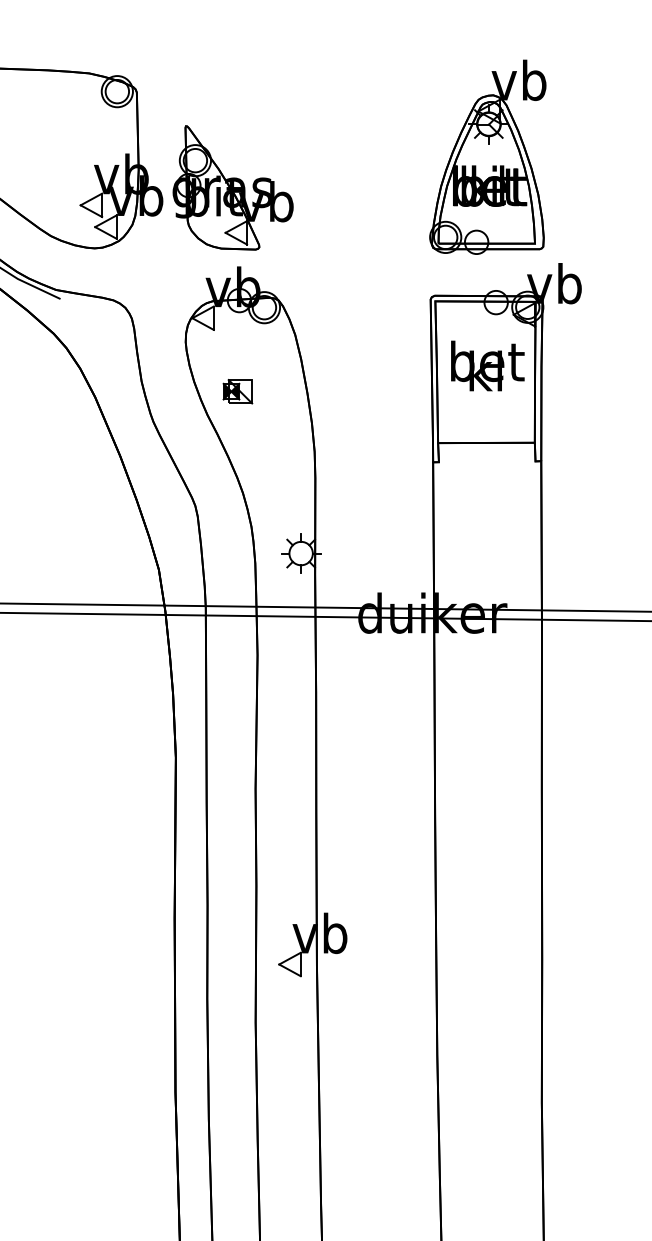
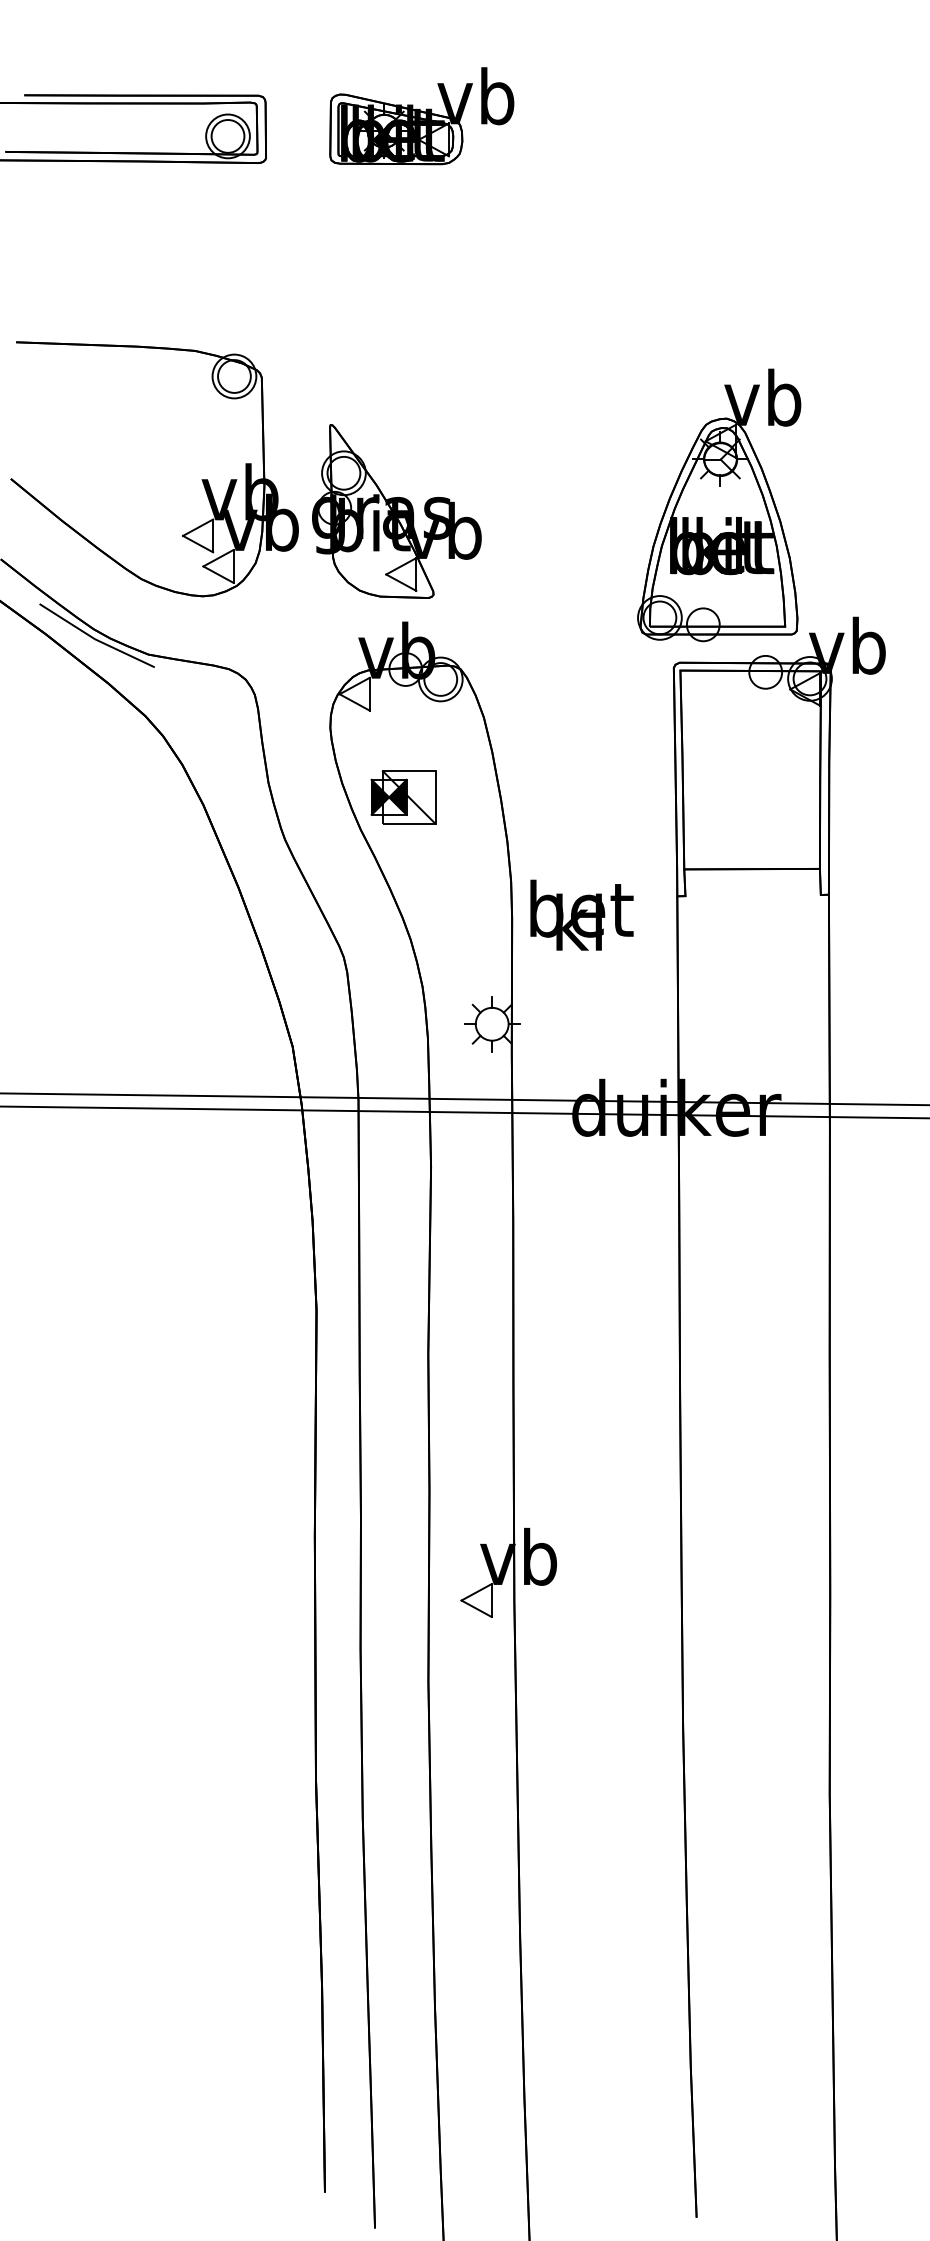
part: (488, 157) -> (719, 505), moved
text: (487, 365) -> (581, 914), moved
part: (237, 391) -> (403, 796), size x1.6

